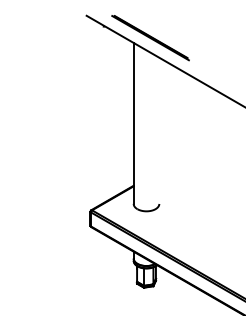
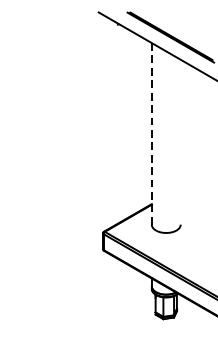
line: (133, 123) -> (151, 133), solid -> dashed

